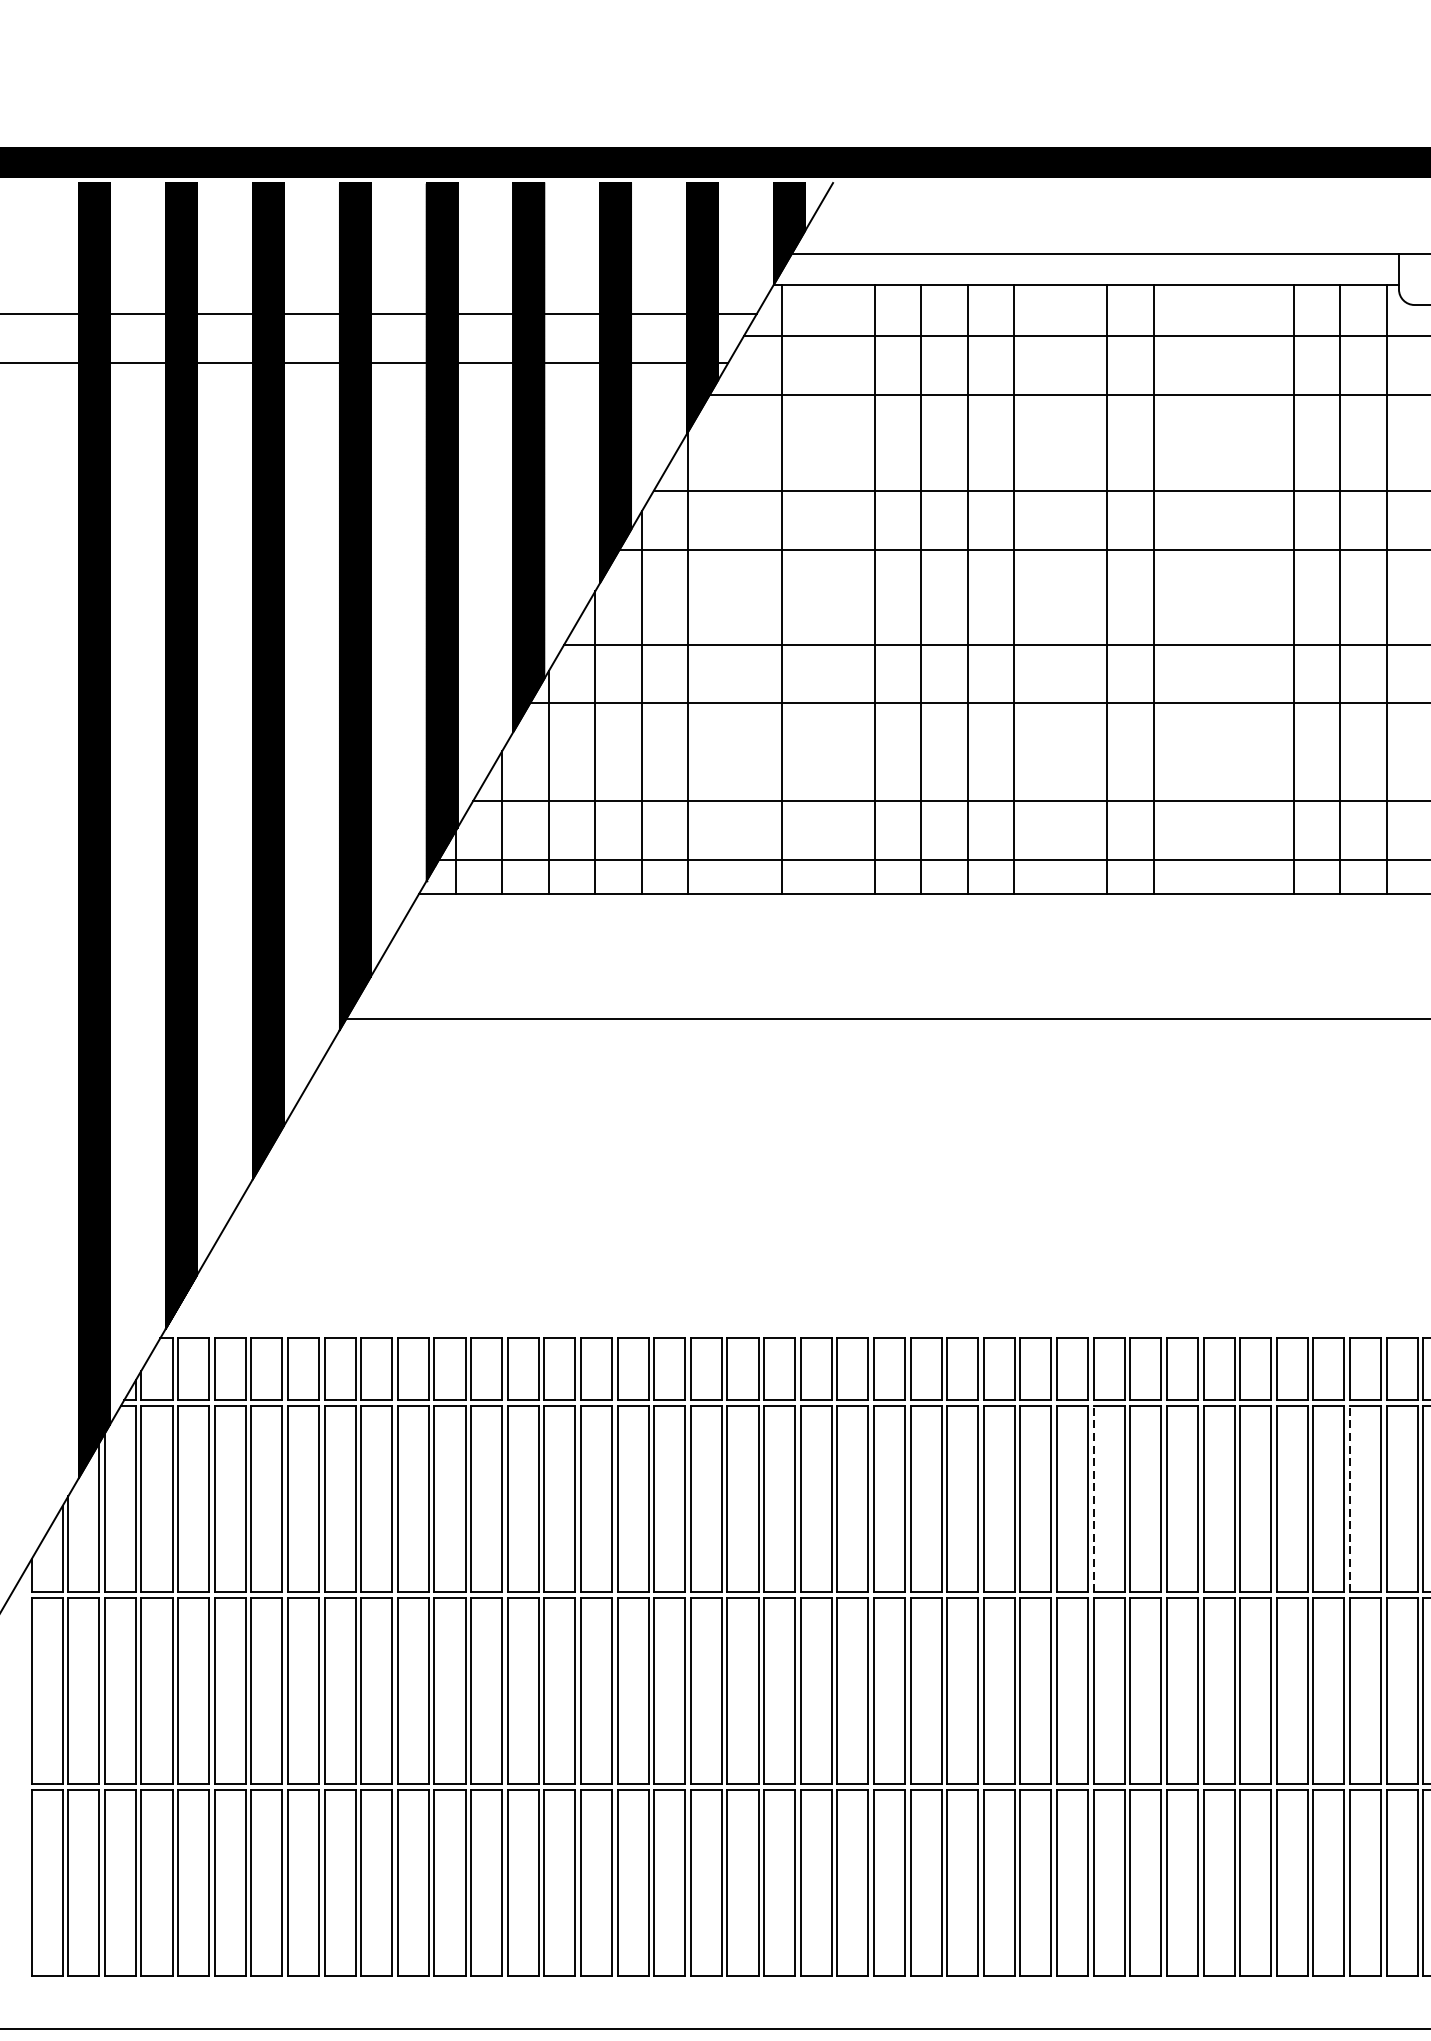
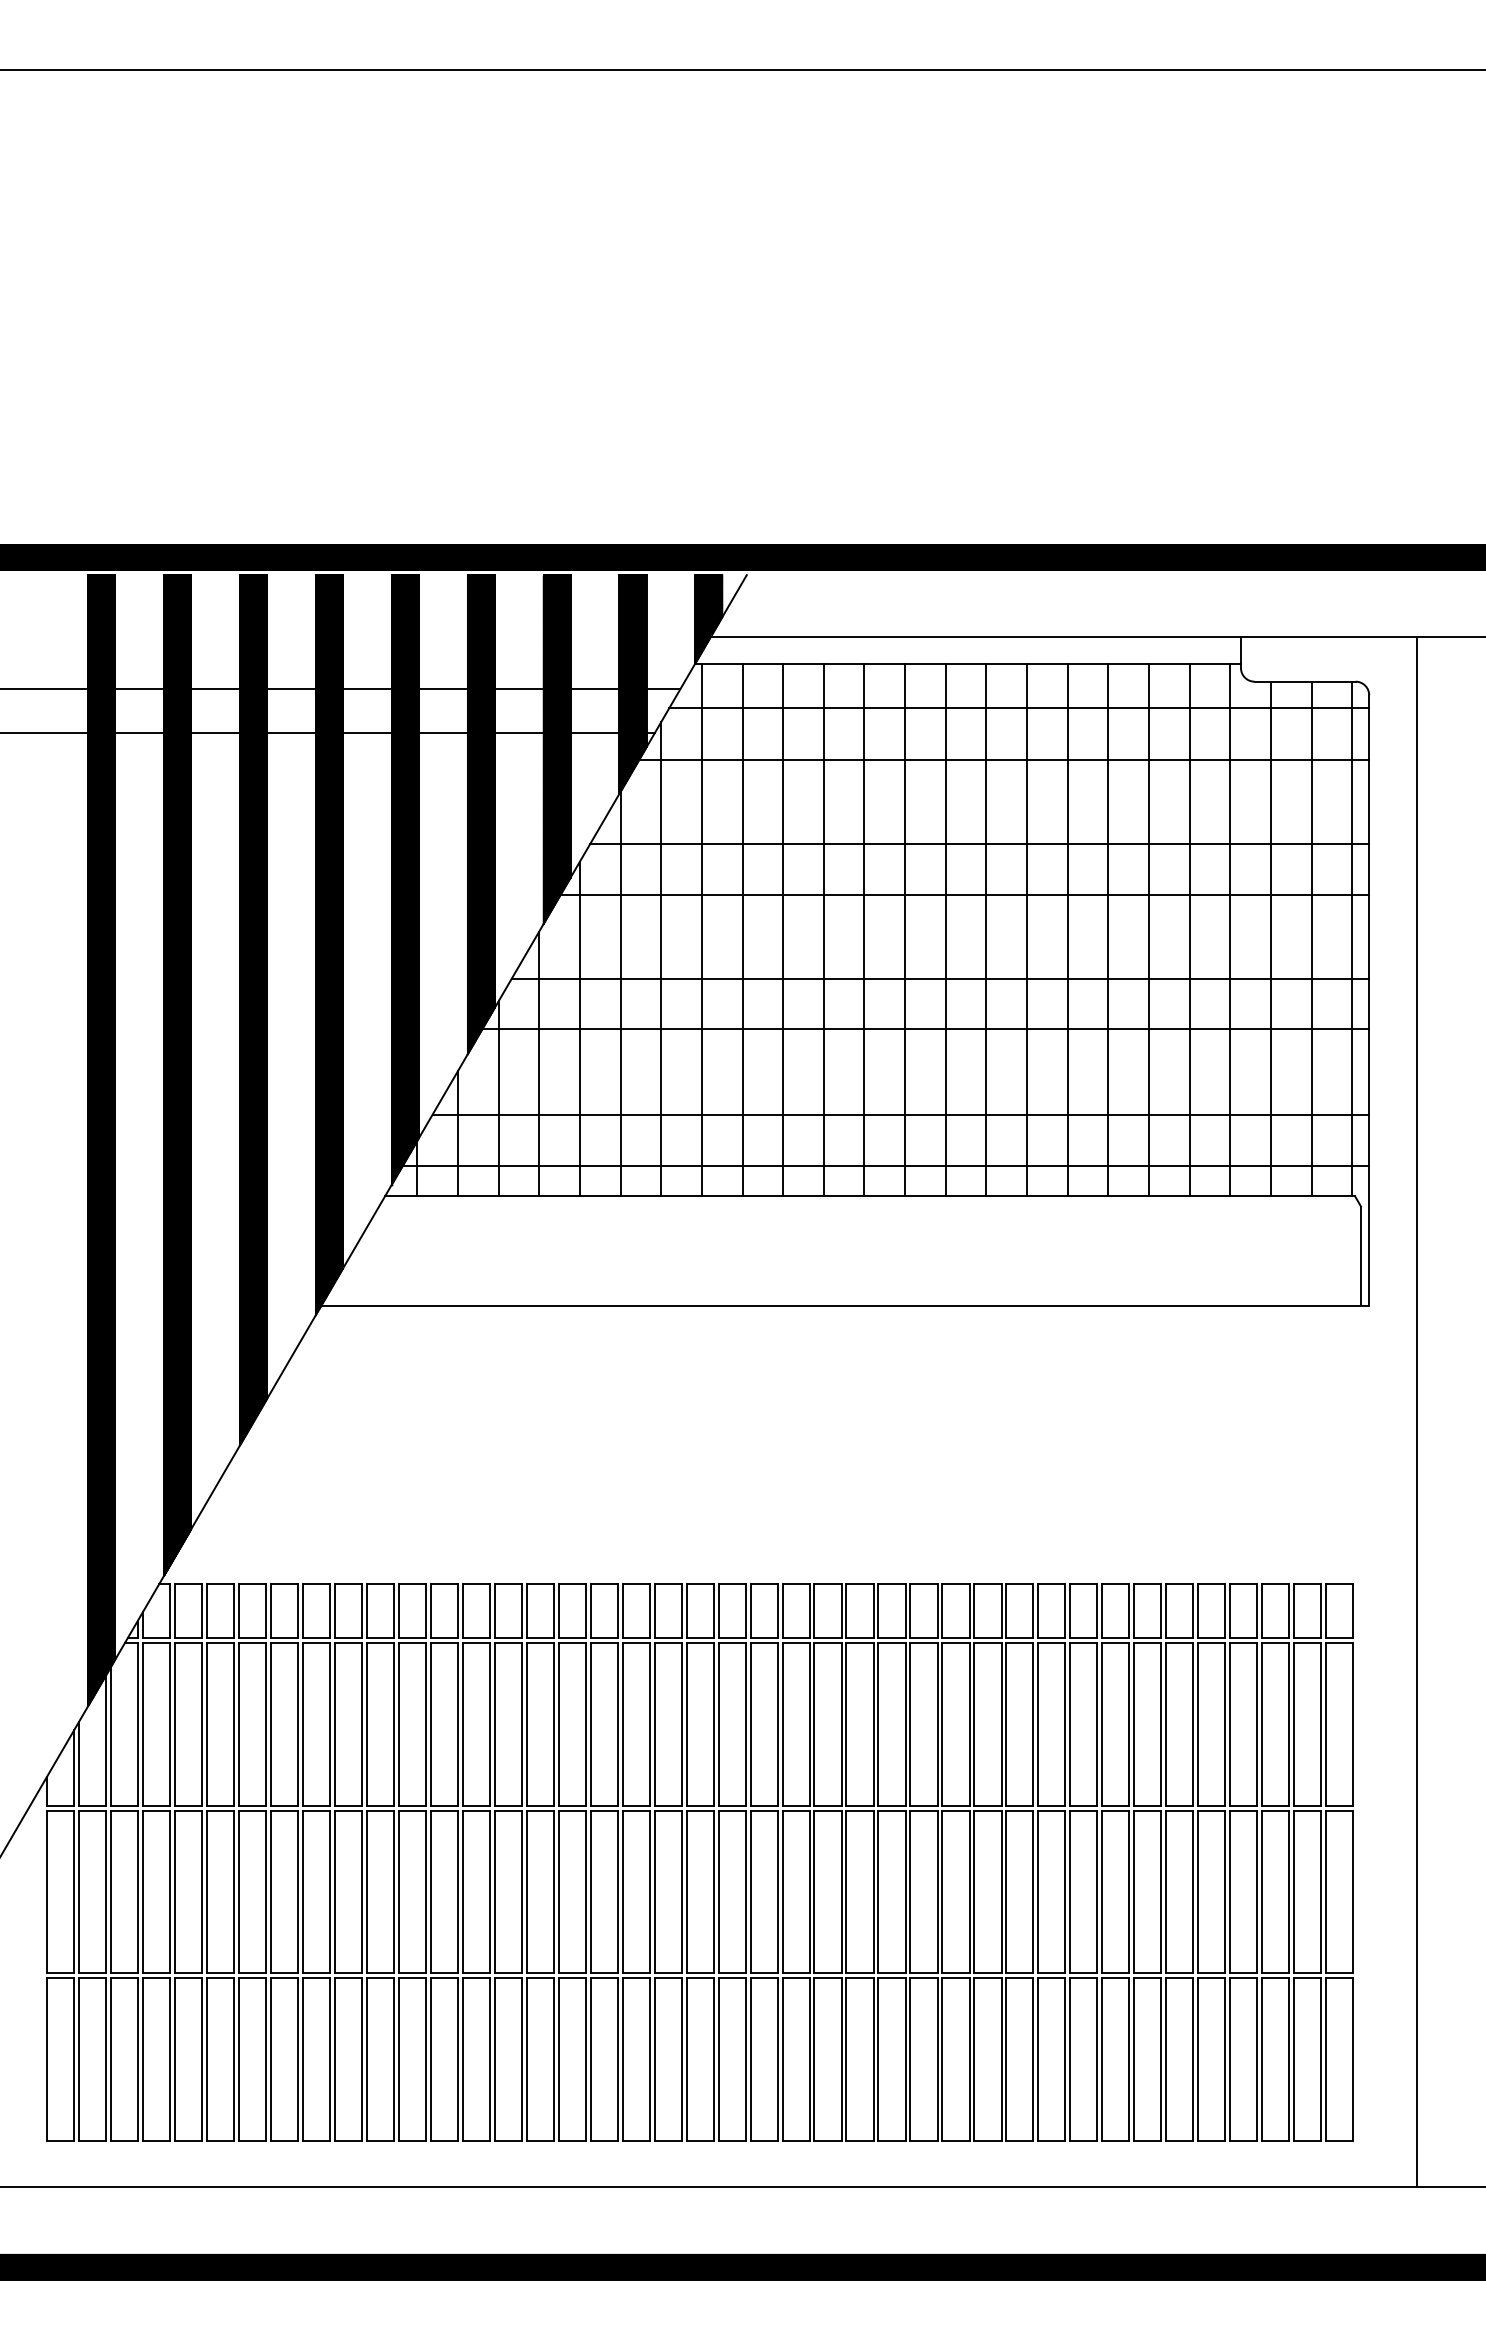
line: (828, 589) -> (742, 930), added
line: (1060, 589) -> (945, 930), added
line: (1200, 589) -> (1067, 930), added
line: (1247, 589) -> (1108, 930), added
line: (735, 623) -> (661, 959), added
line: (1093, 1497) -> (974, 1723), dashed -> solid
line: (1350, 1497) -> (1198, 1723), dashed -> solid

